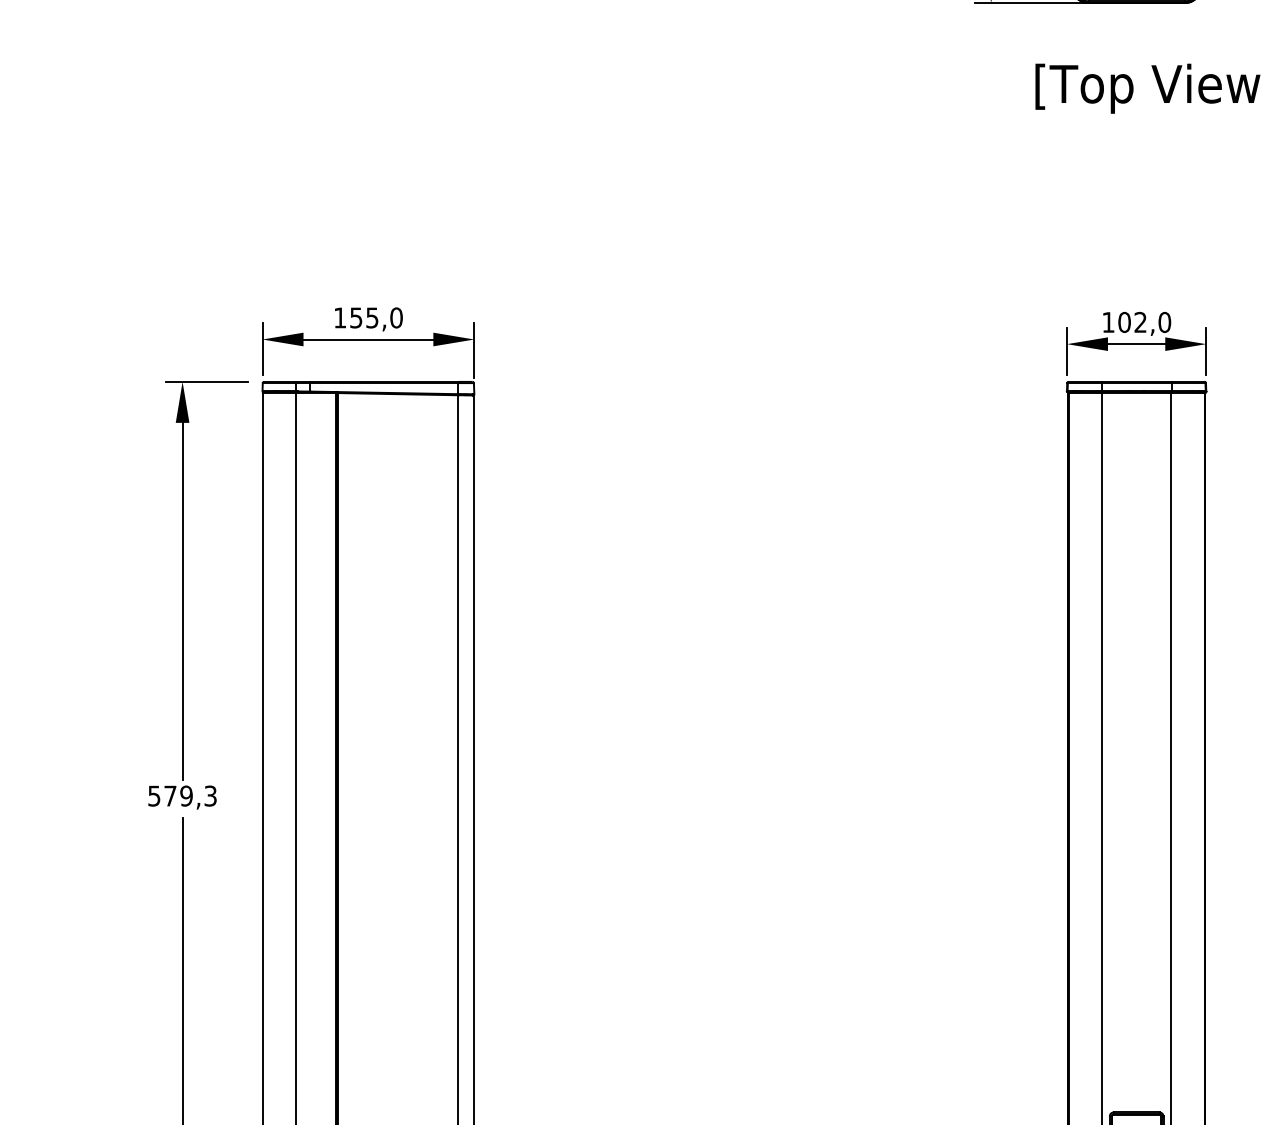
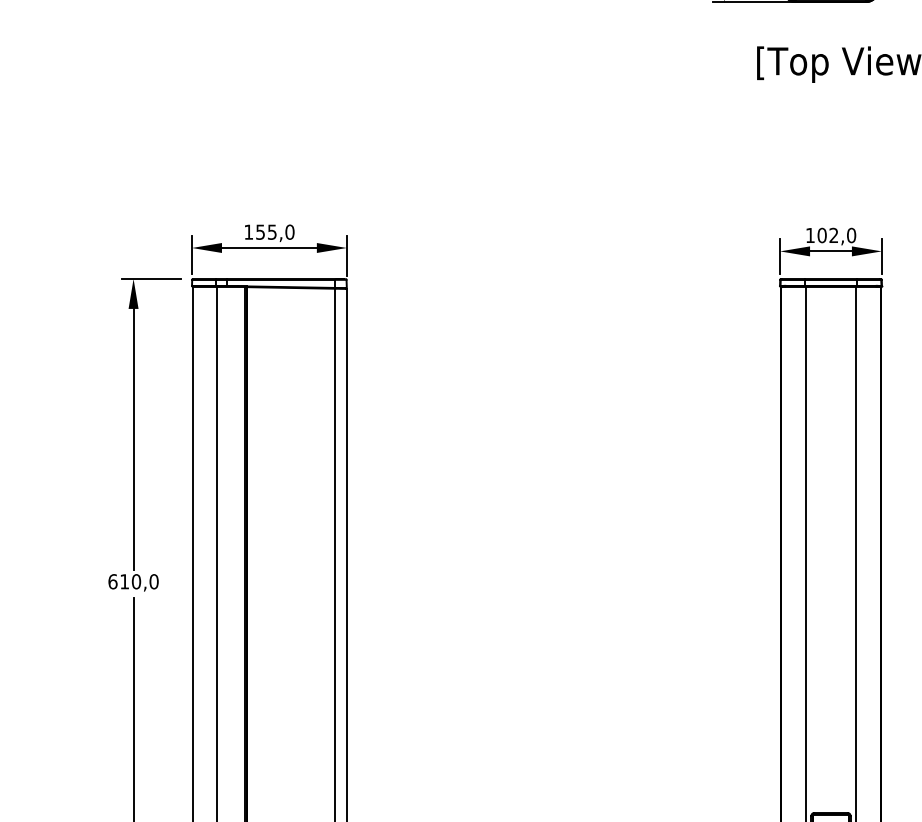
text: (182, 795) -> (133, 581), 579,3 -> 610,0

